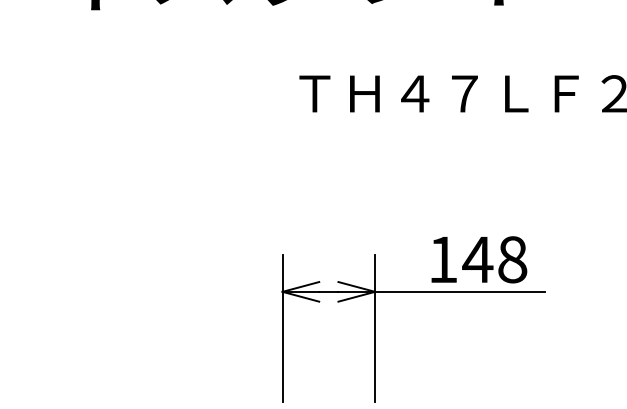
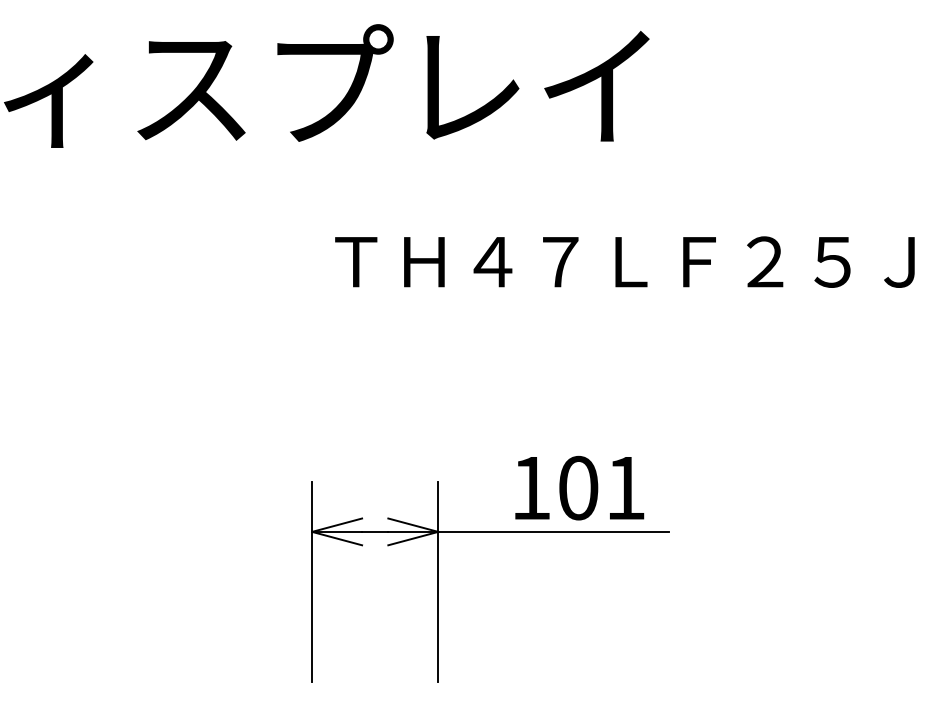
text: (494, 259) -> (600, 487), 148 -> 101

